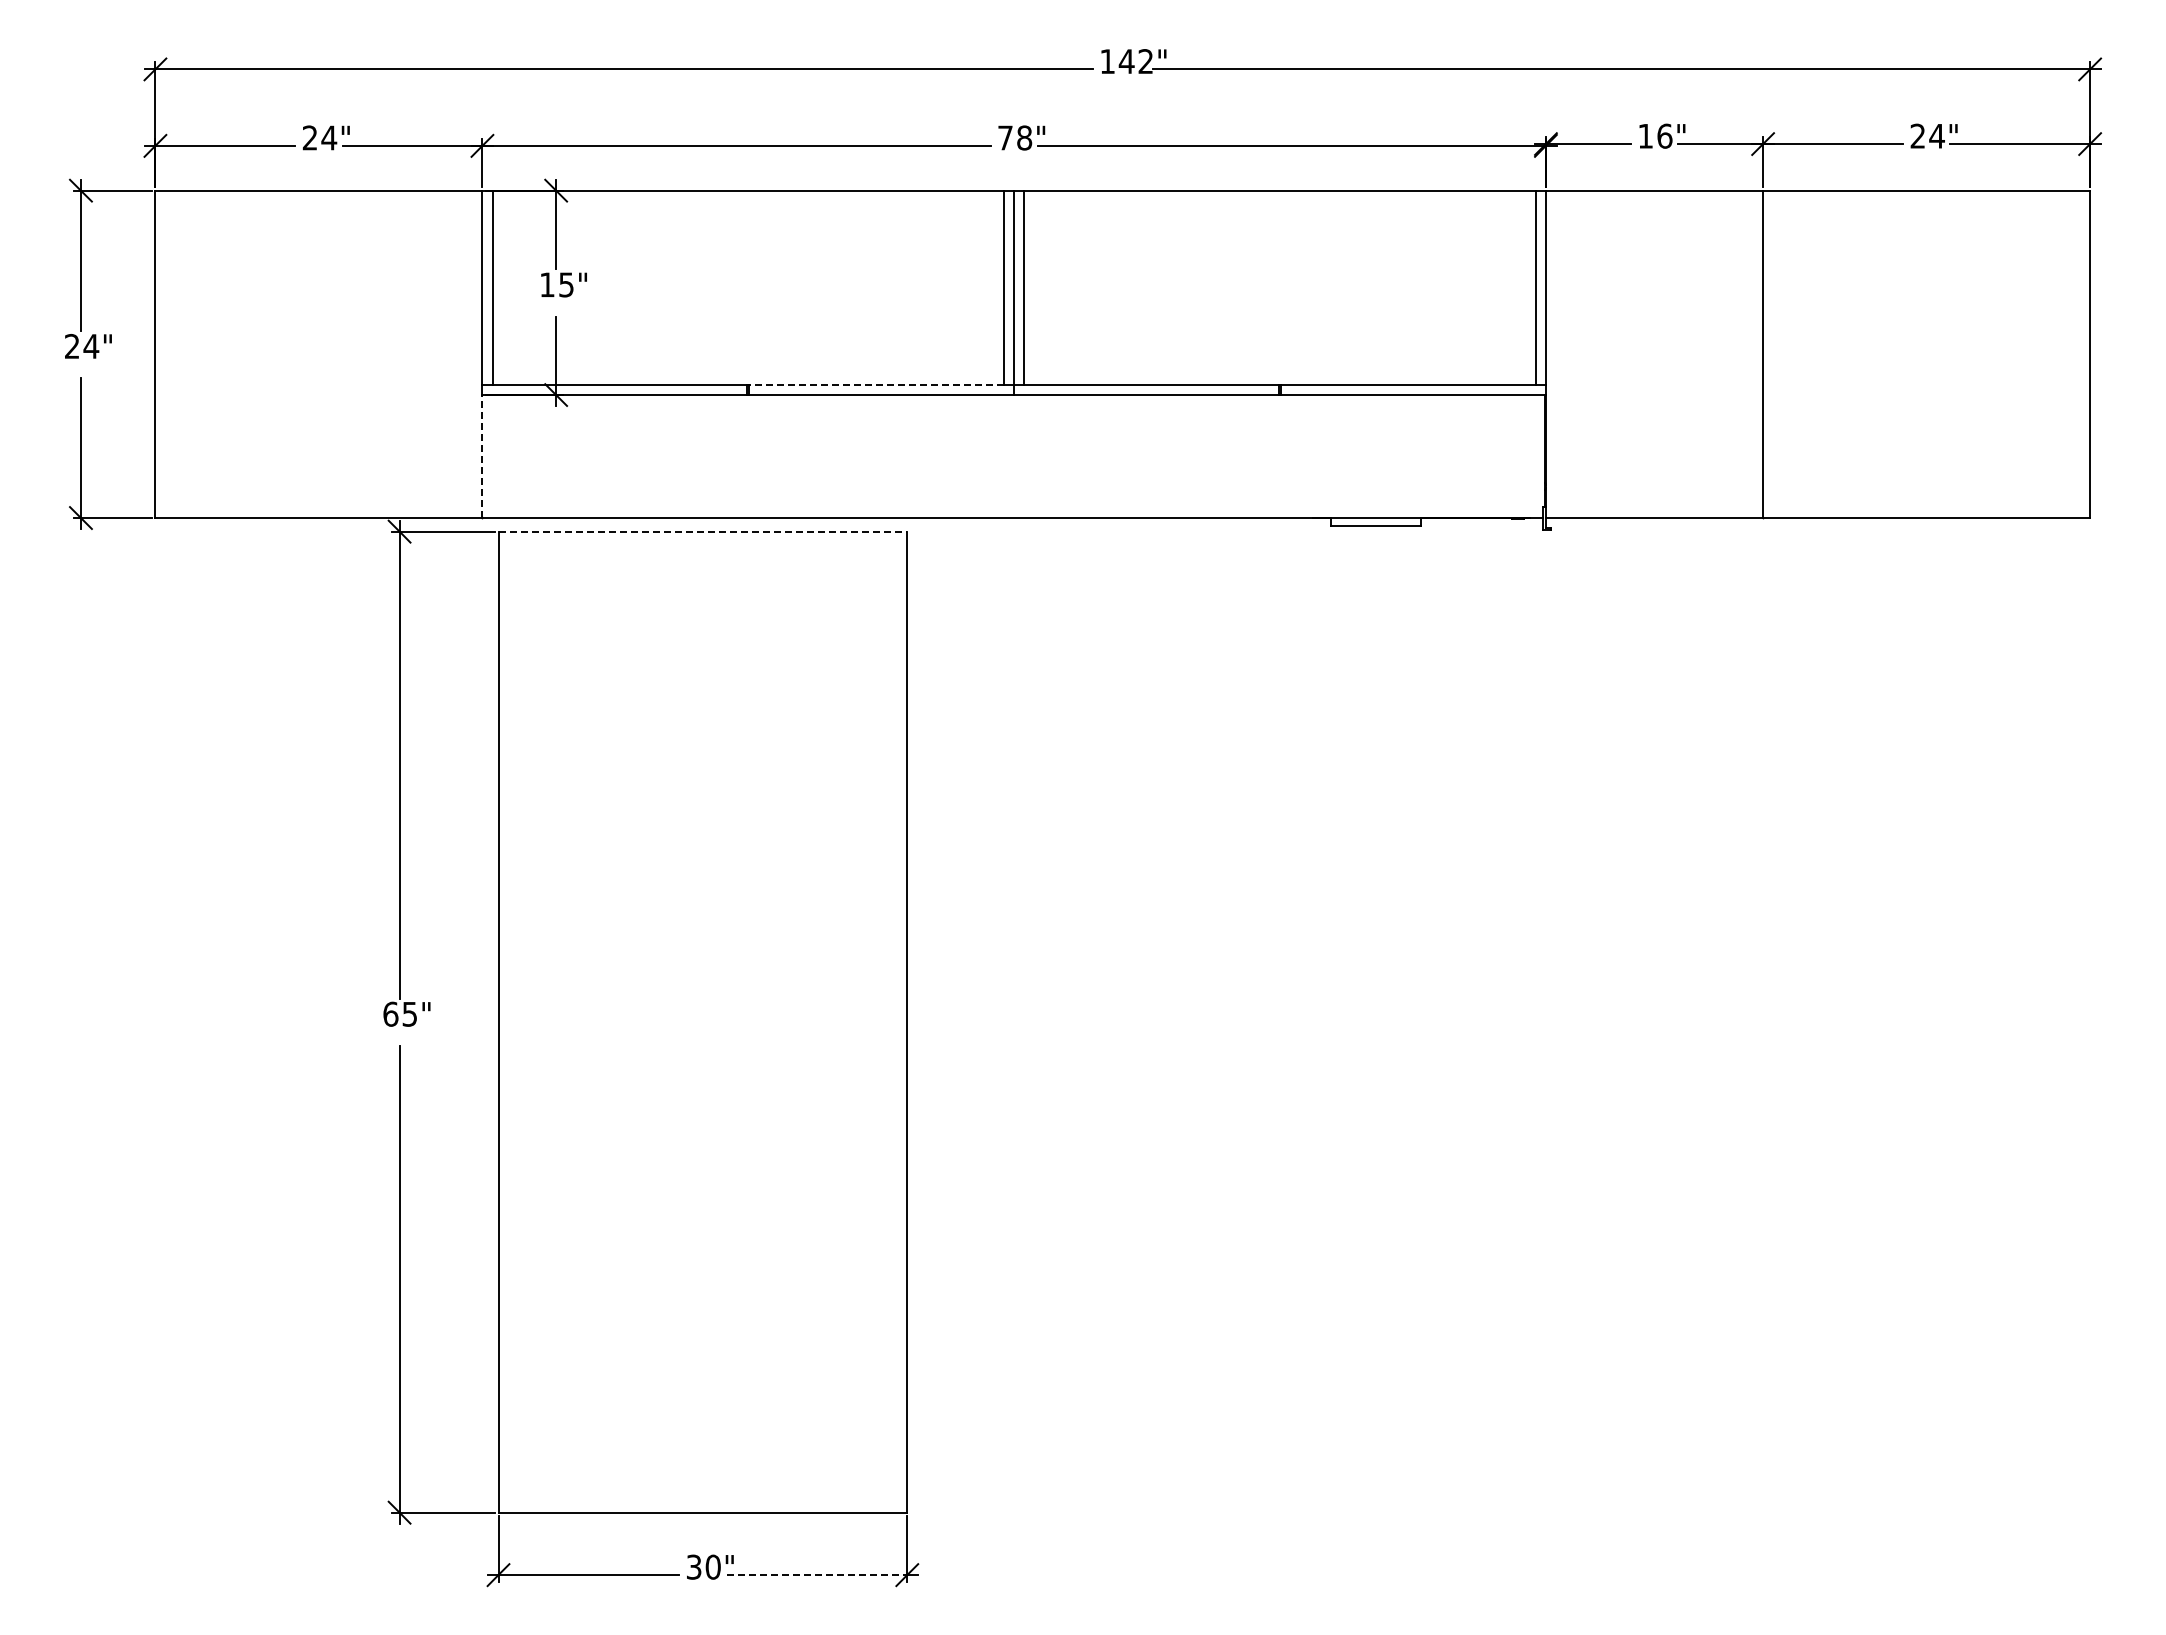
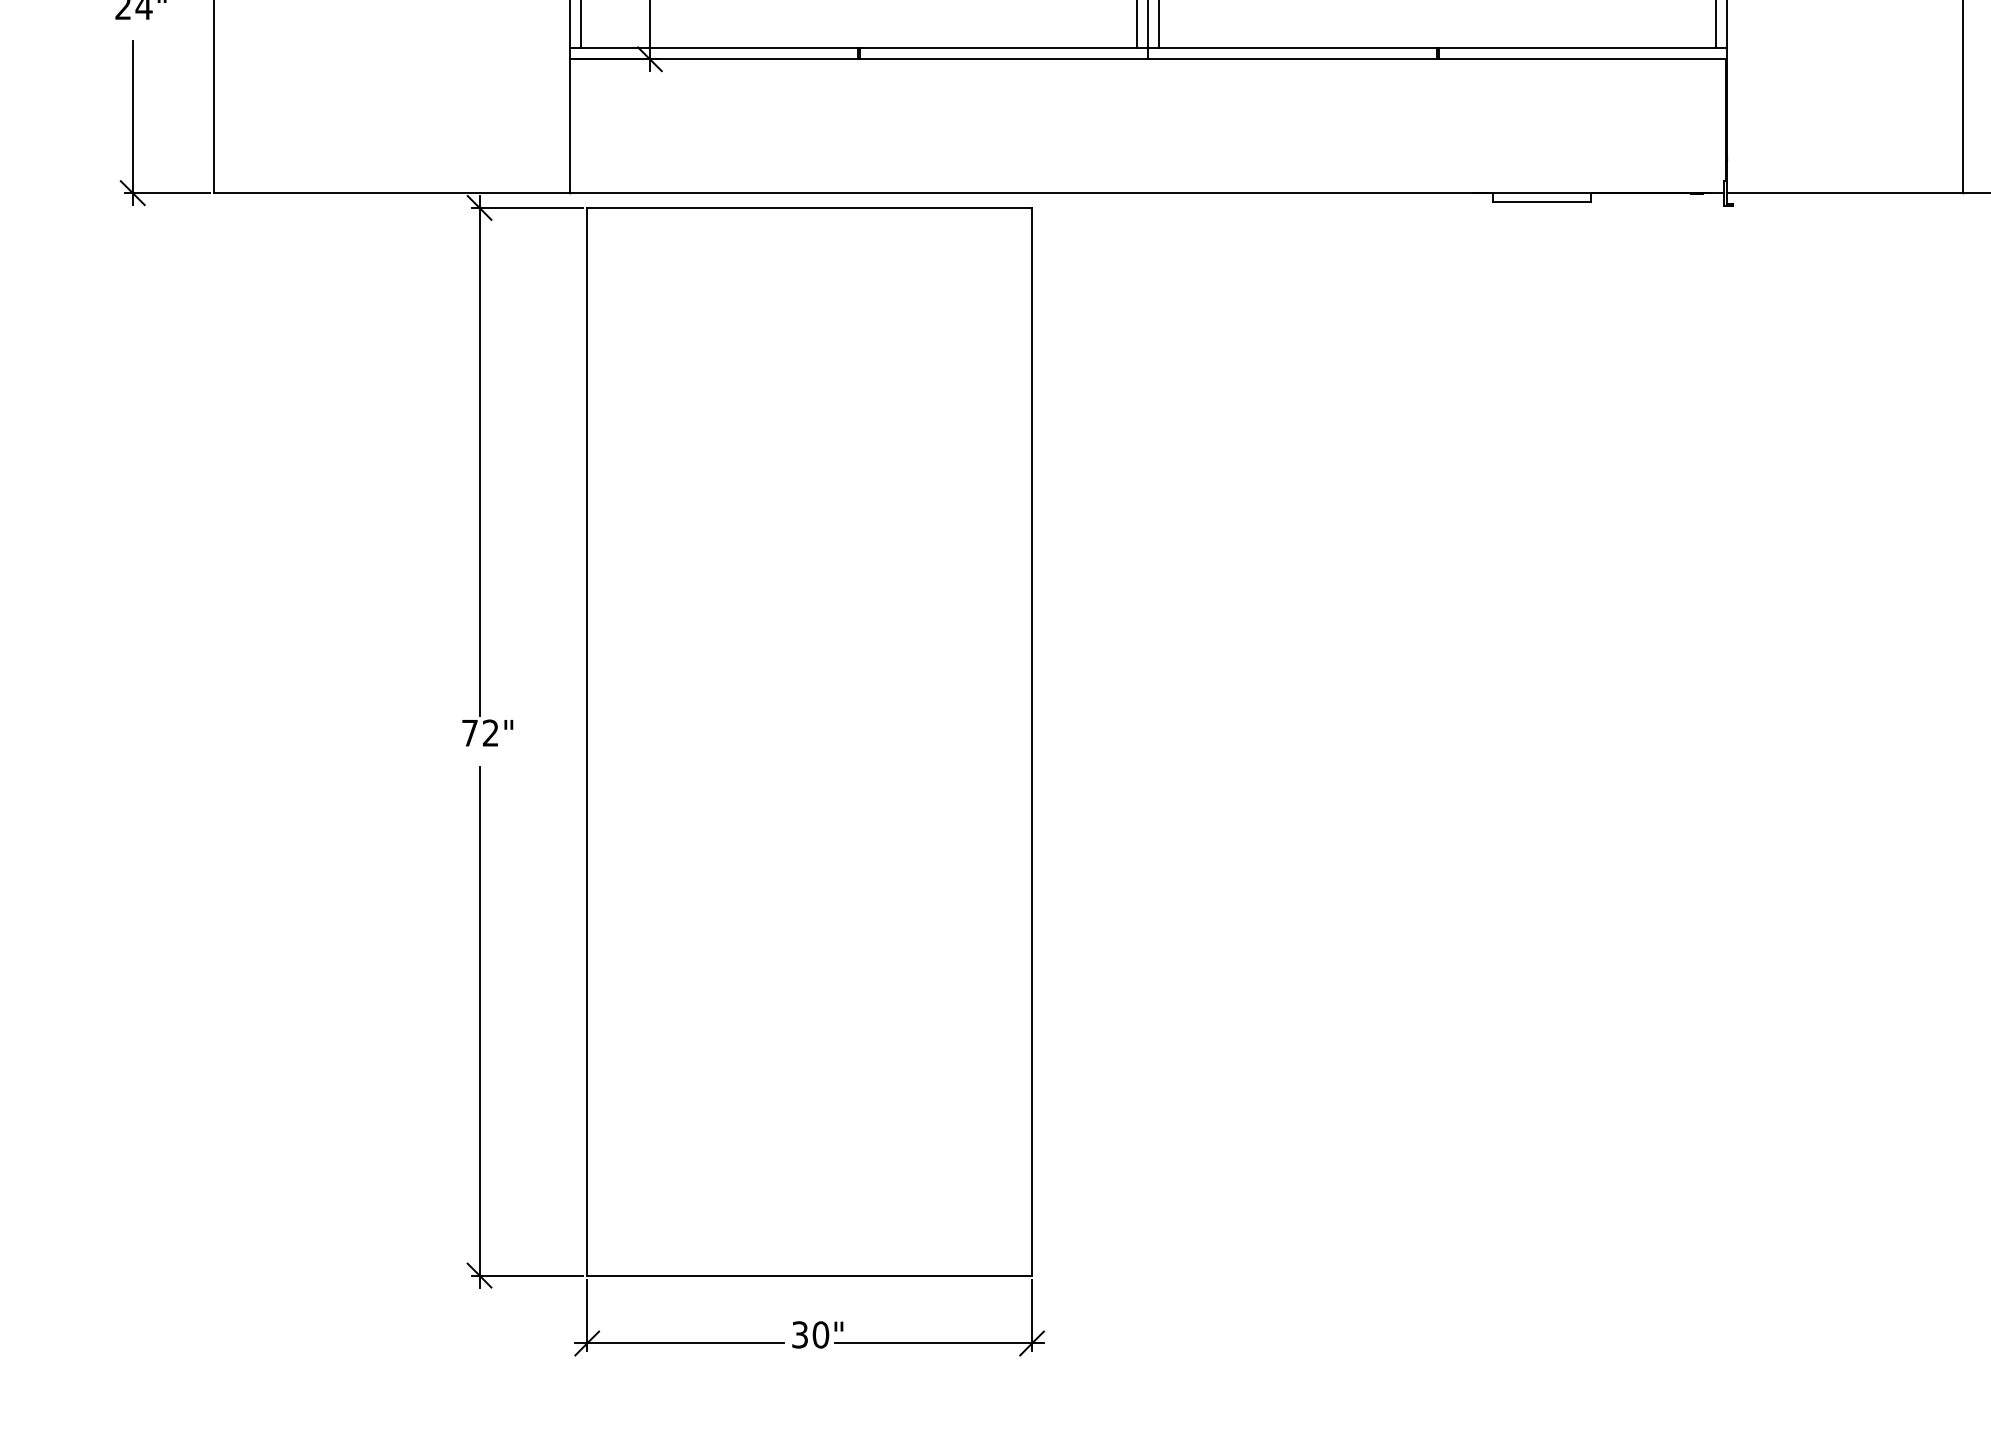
line: (875, 384) -> (997, 47), dashed -> solid
line: (482, 456) -> (569, 126), dashed -> solid
line: (703, 531) -> (810, 207), dashed -> solid
text: (399, 1013) -> (479, 732), 65" -> 72"
line: (817, 1575) -> (934, 1343), dashed -> solid

